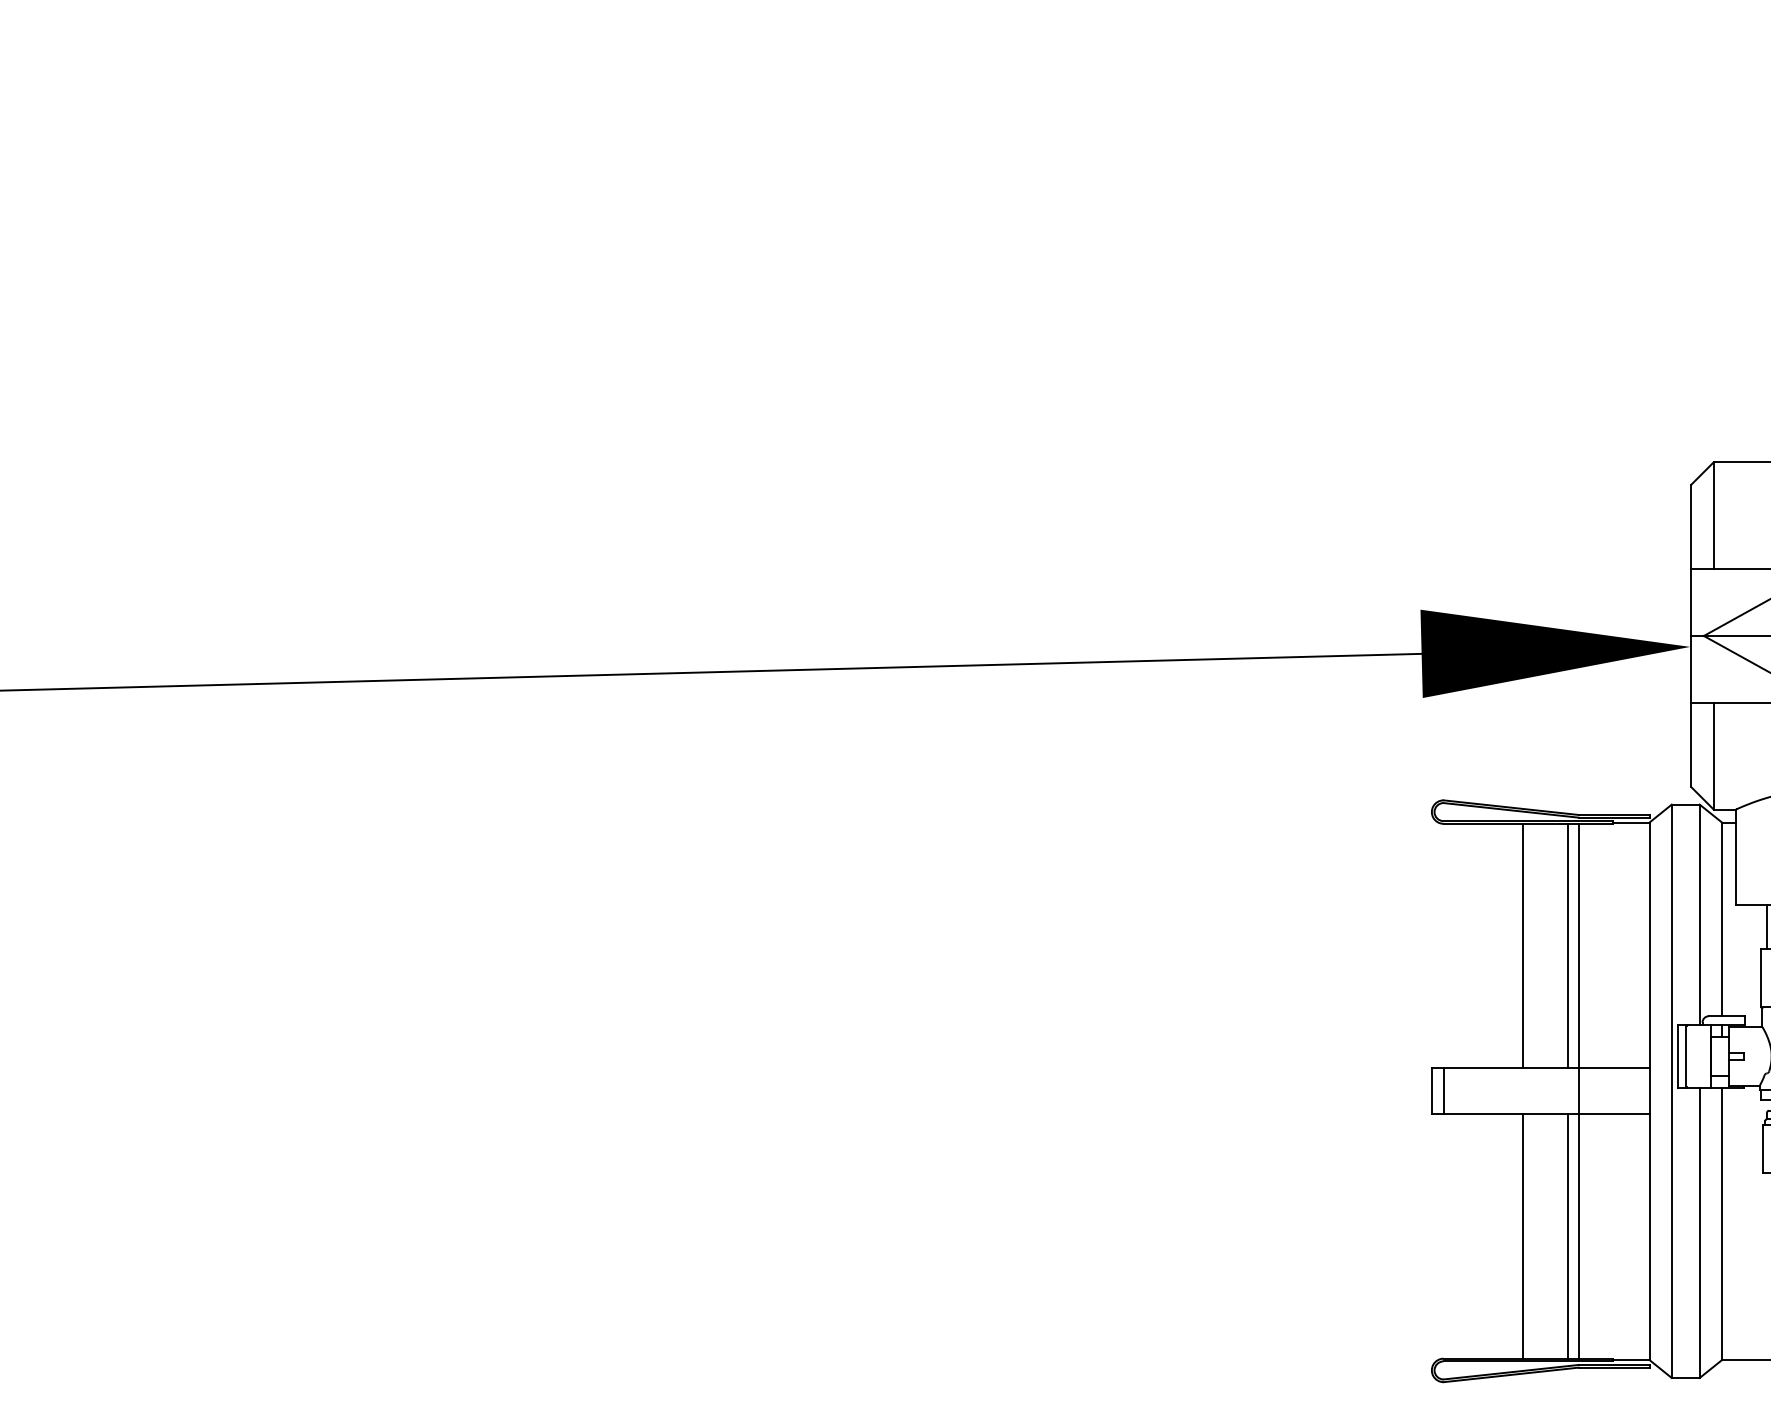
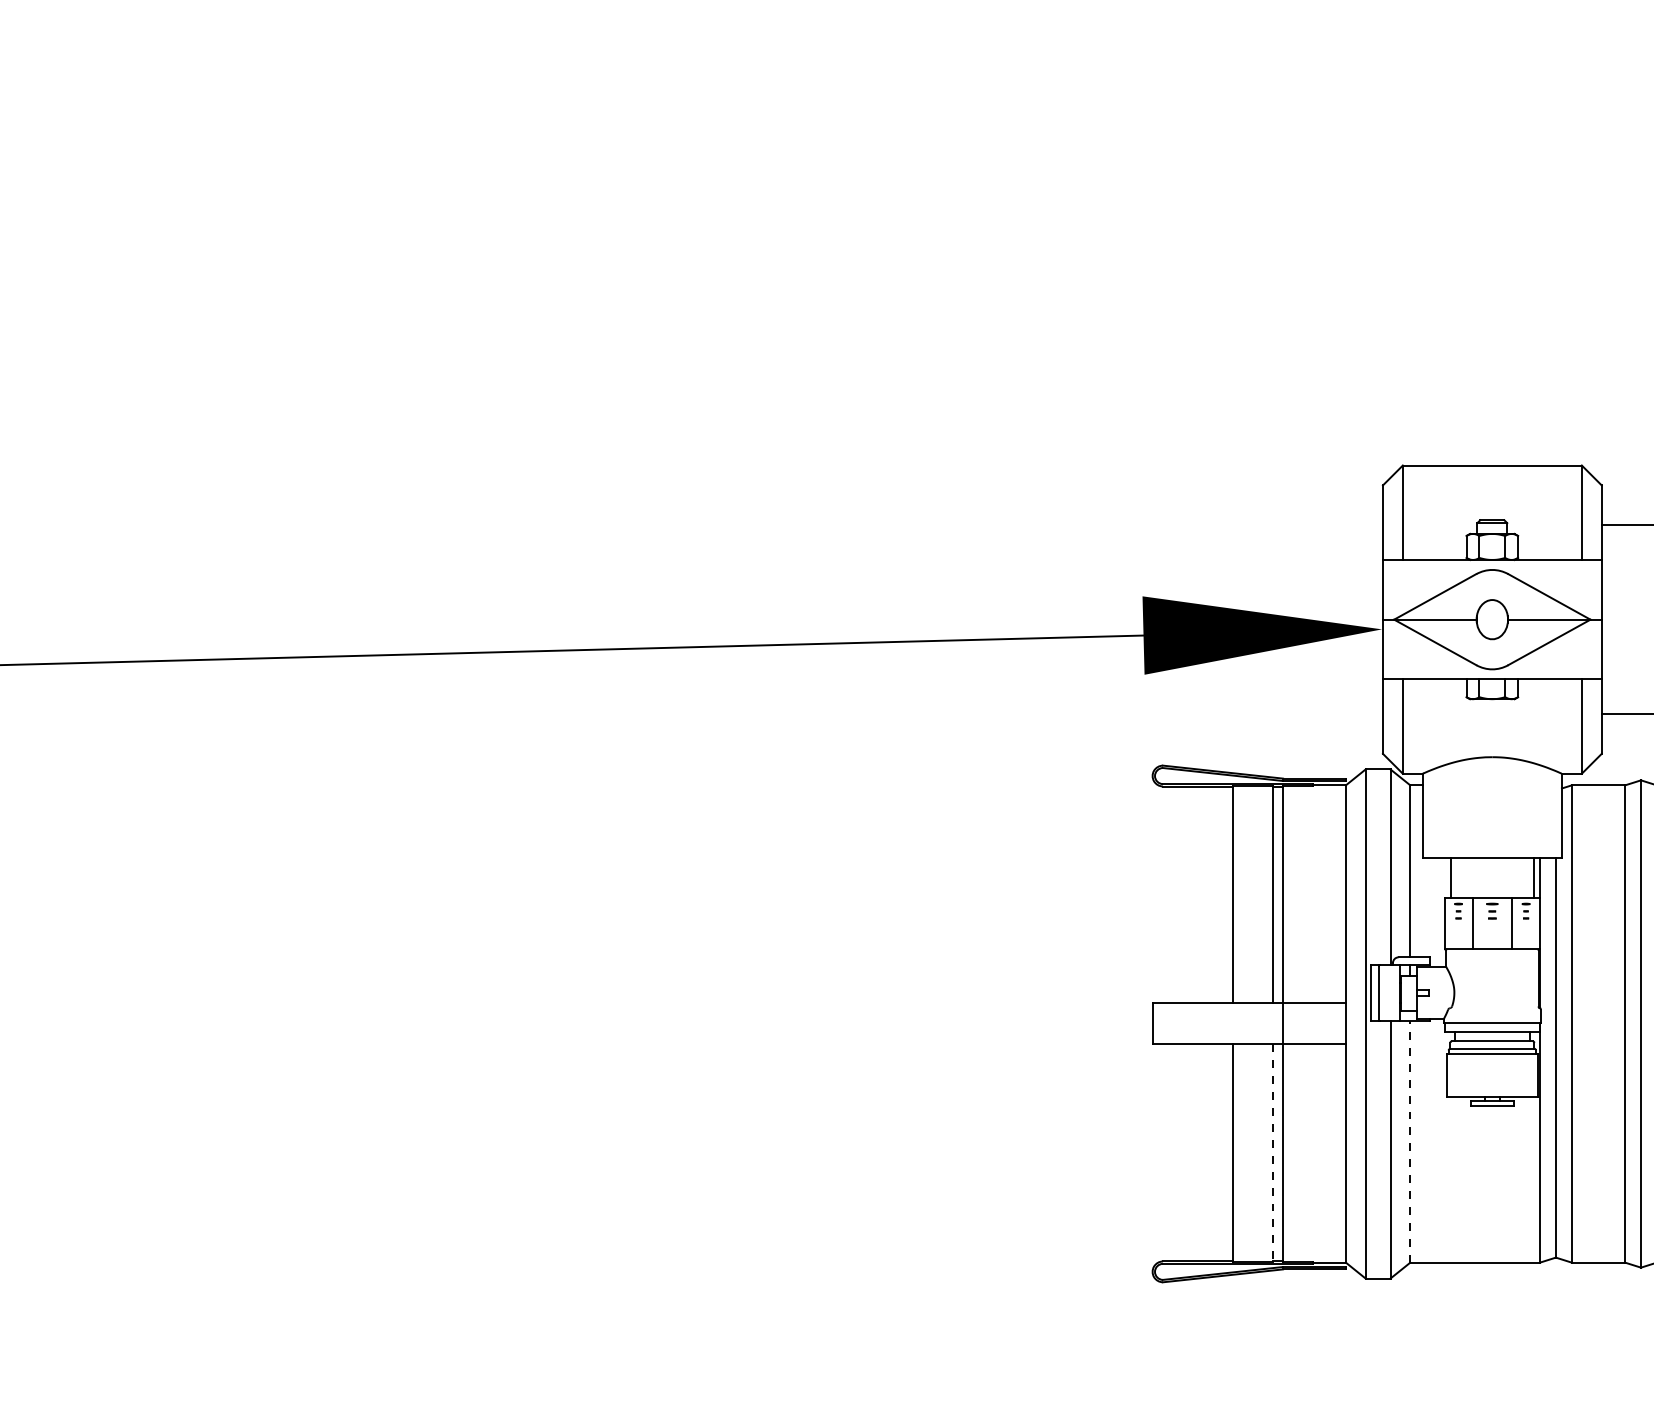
line: (1444, 1090) -> (1163, 1023), removed
line: (1722, 1223) -> (1410, 1141), solid -> dashed
line: (1567, 1237) -> (1273, 1153), solid -> dashed

